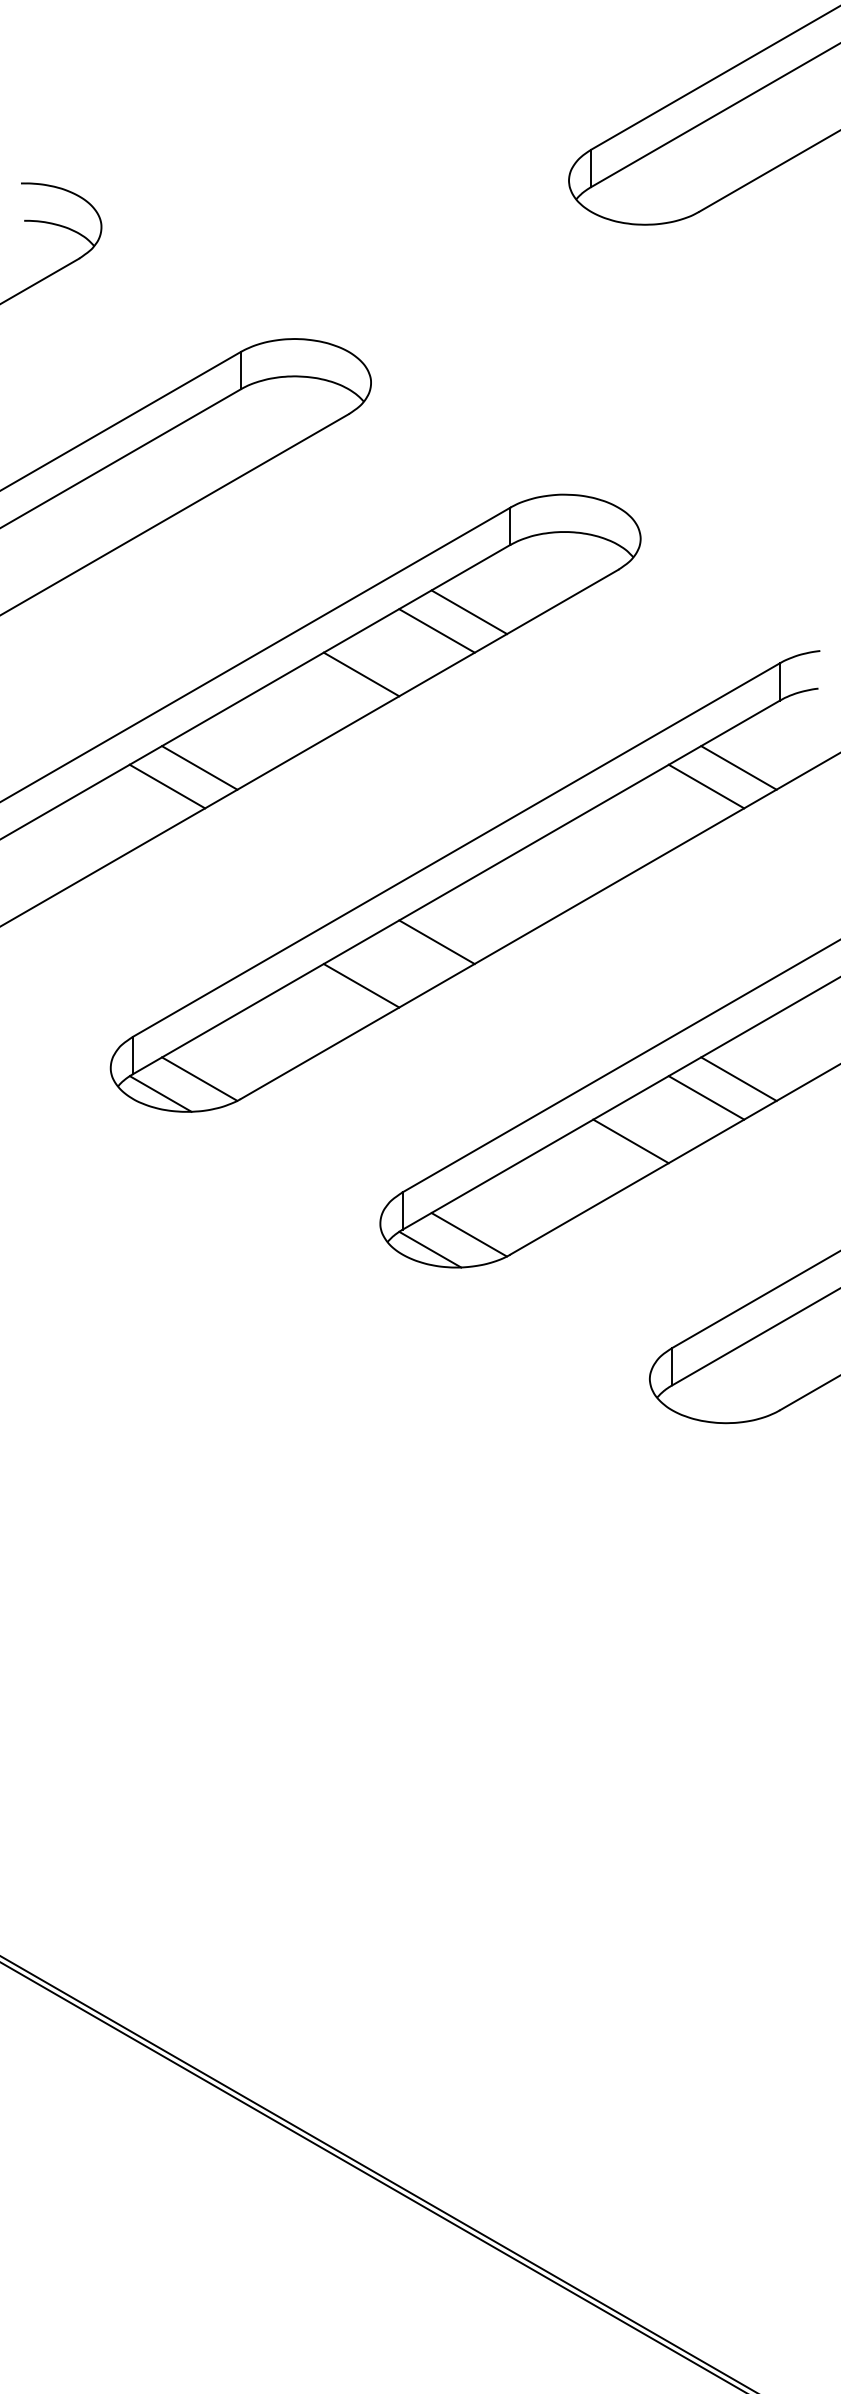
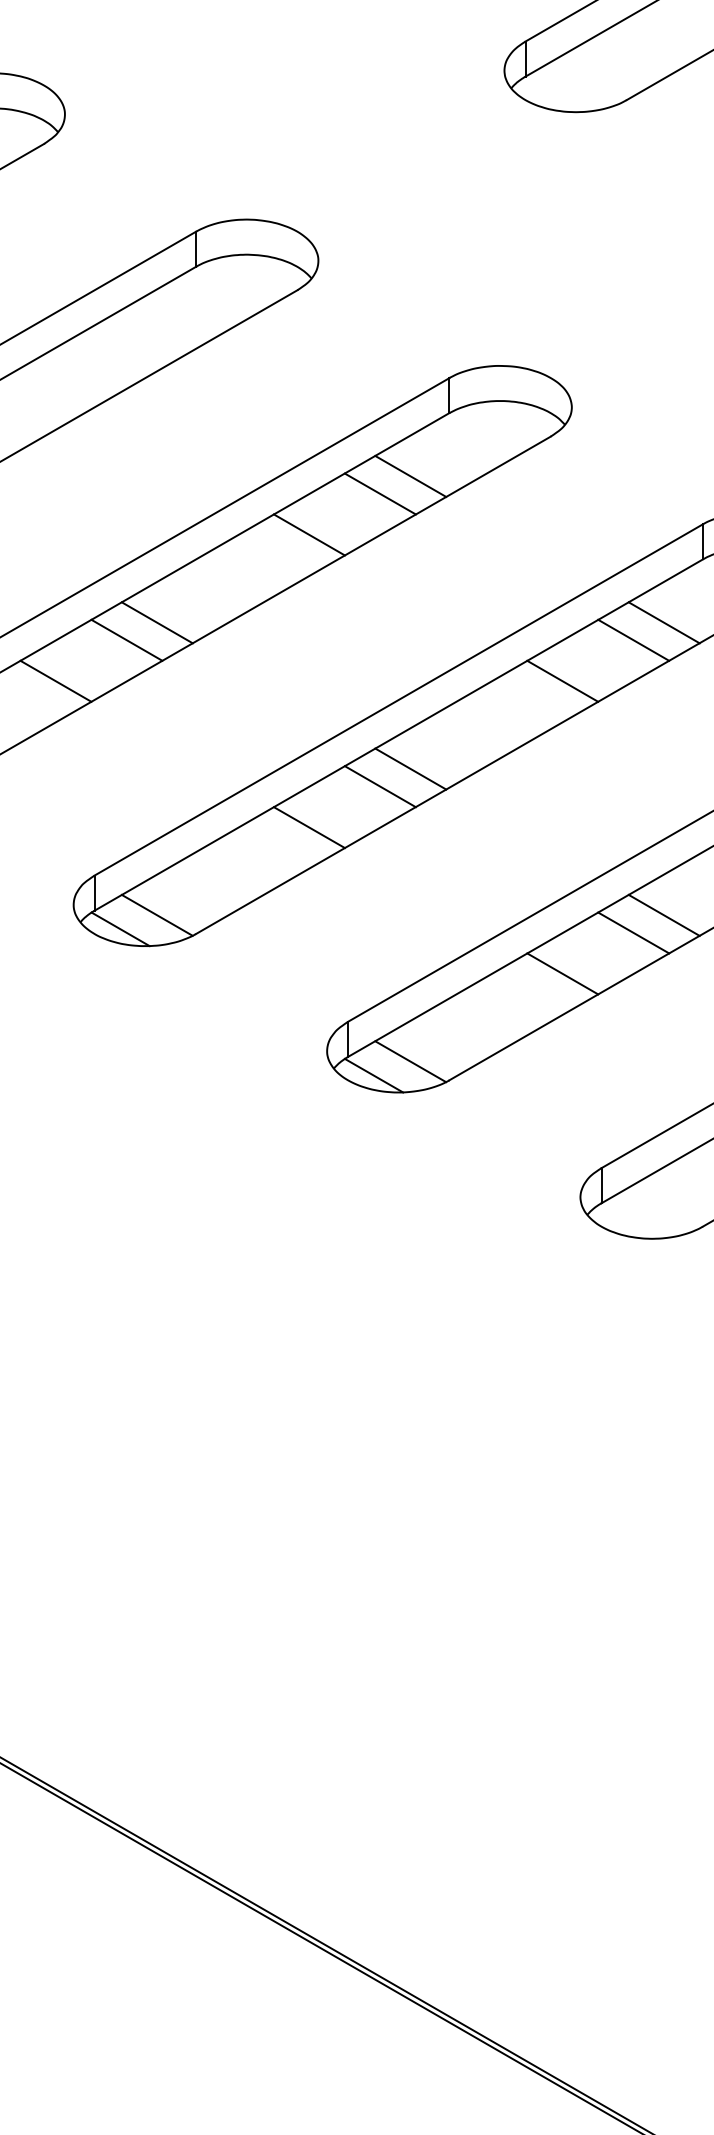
line: (91, 829) -> (55, 680), added
line: (630, 829) -> (562, 680), added
line: (469, 923) -> (410, 769), added

